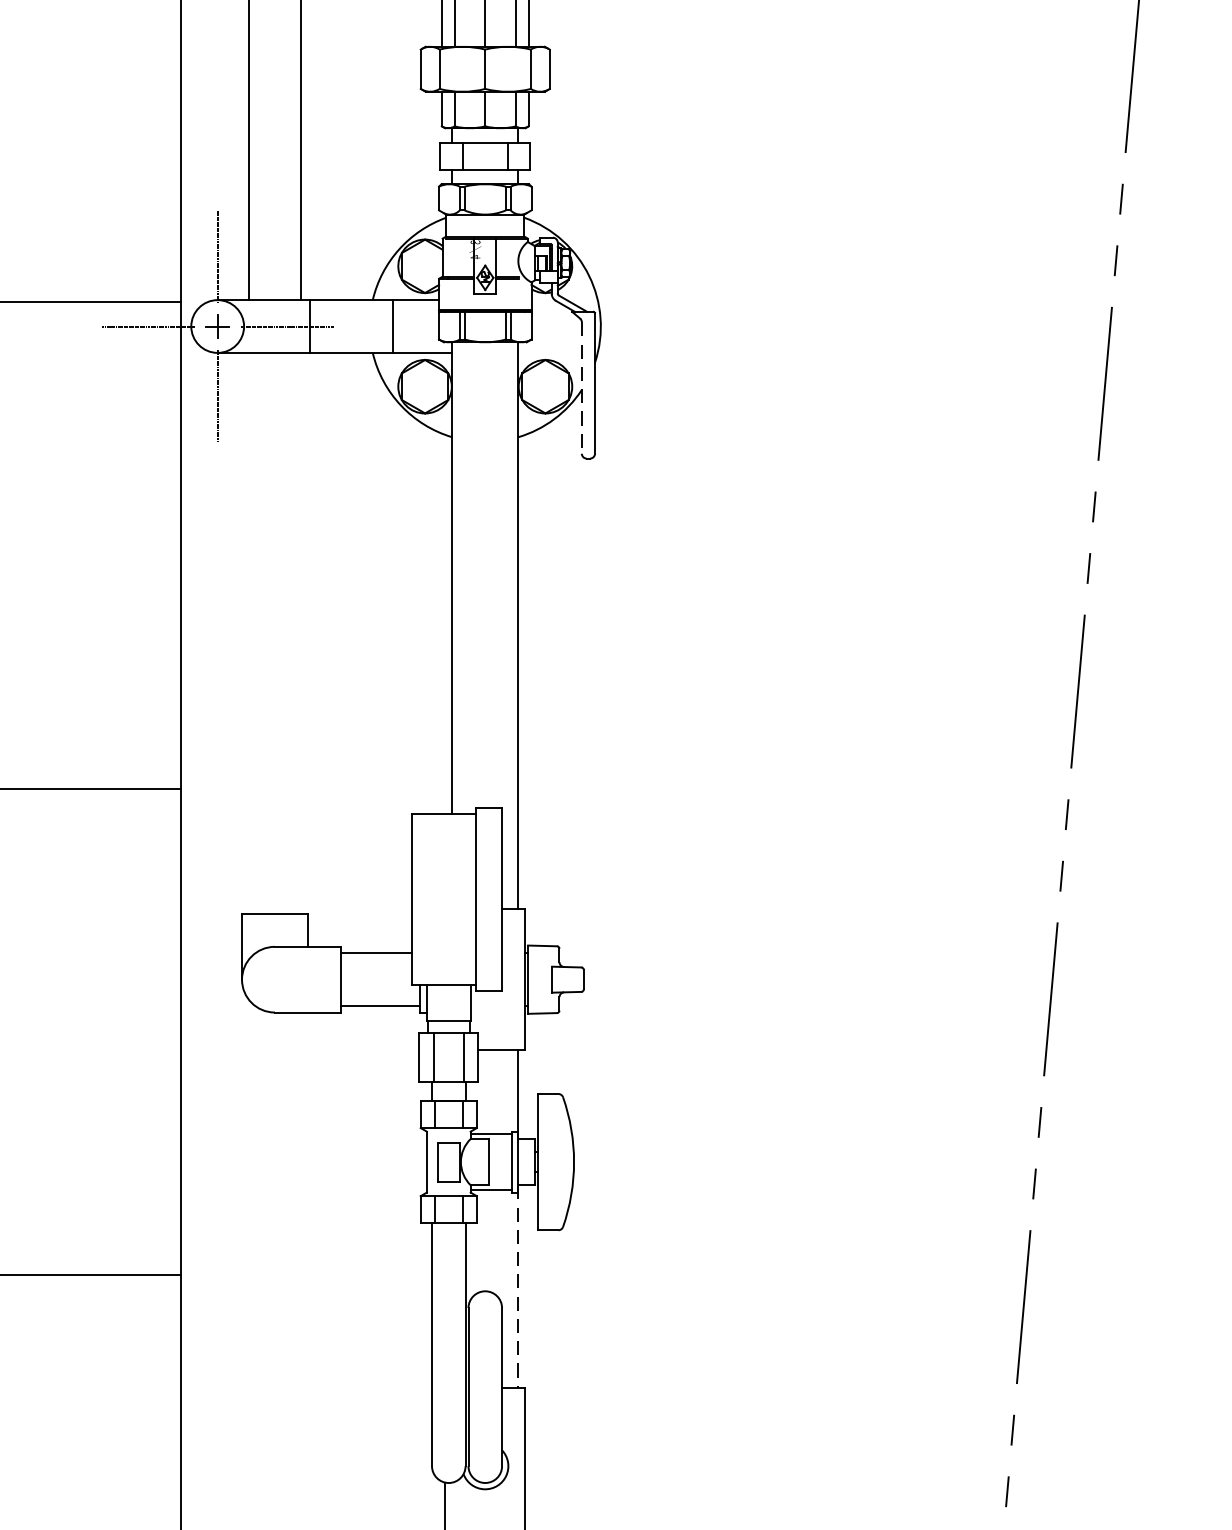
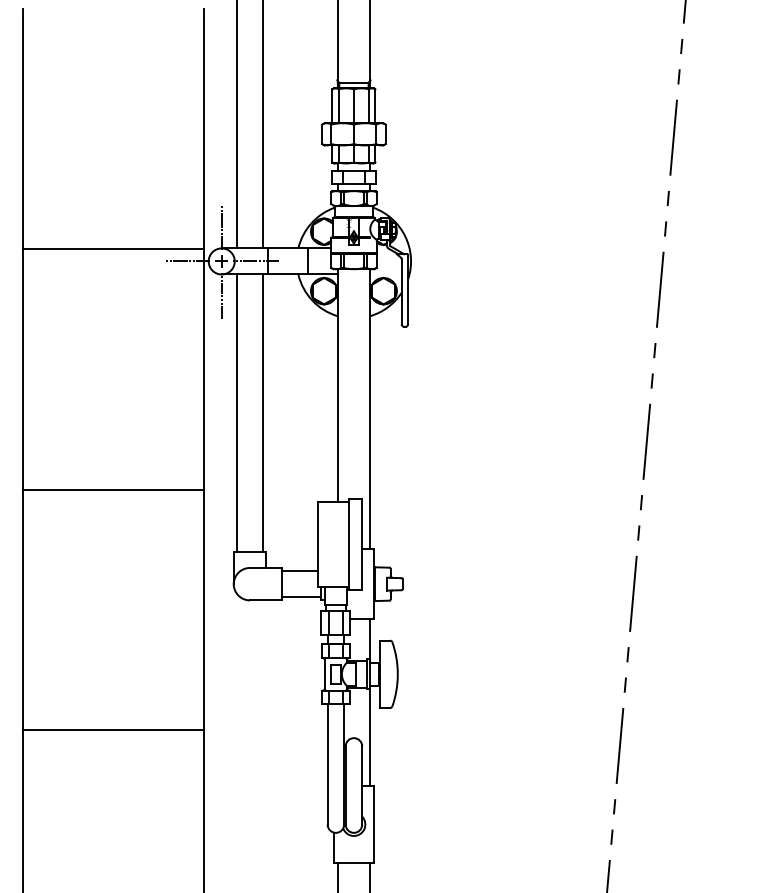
line: (581, 389) -> (401, 292), dashed -> solid
line: (247, 632) -> (236, 412), added
line: (302, 632) -> (263, 412), added
line: (518, 1287) -> (370, 736), dashed -> solid

